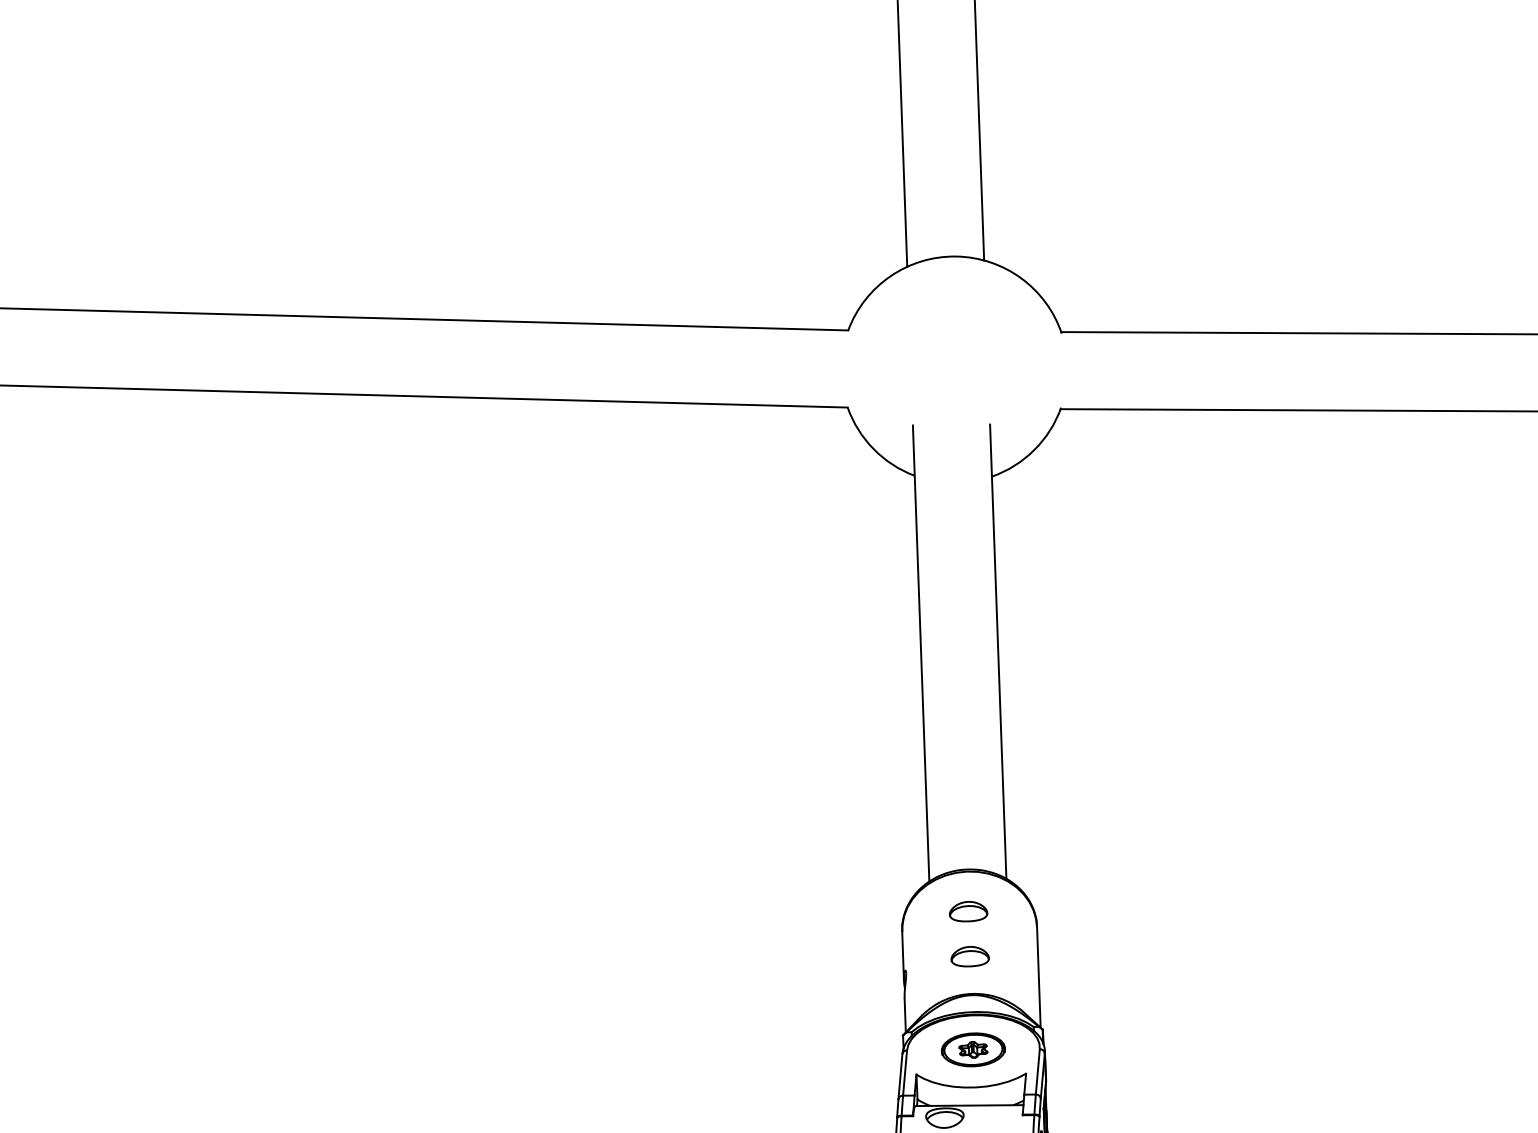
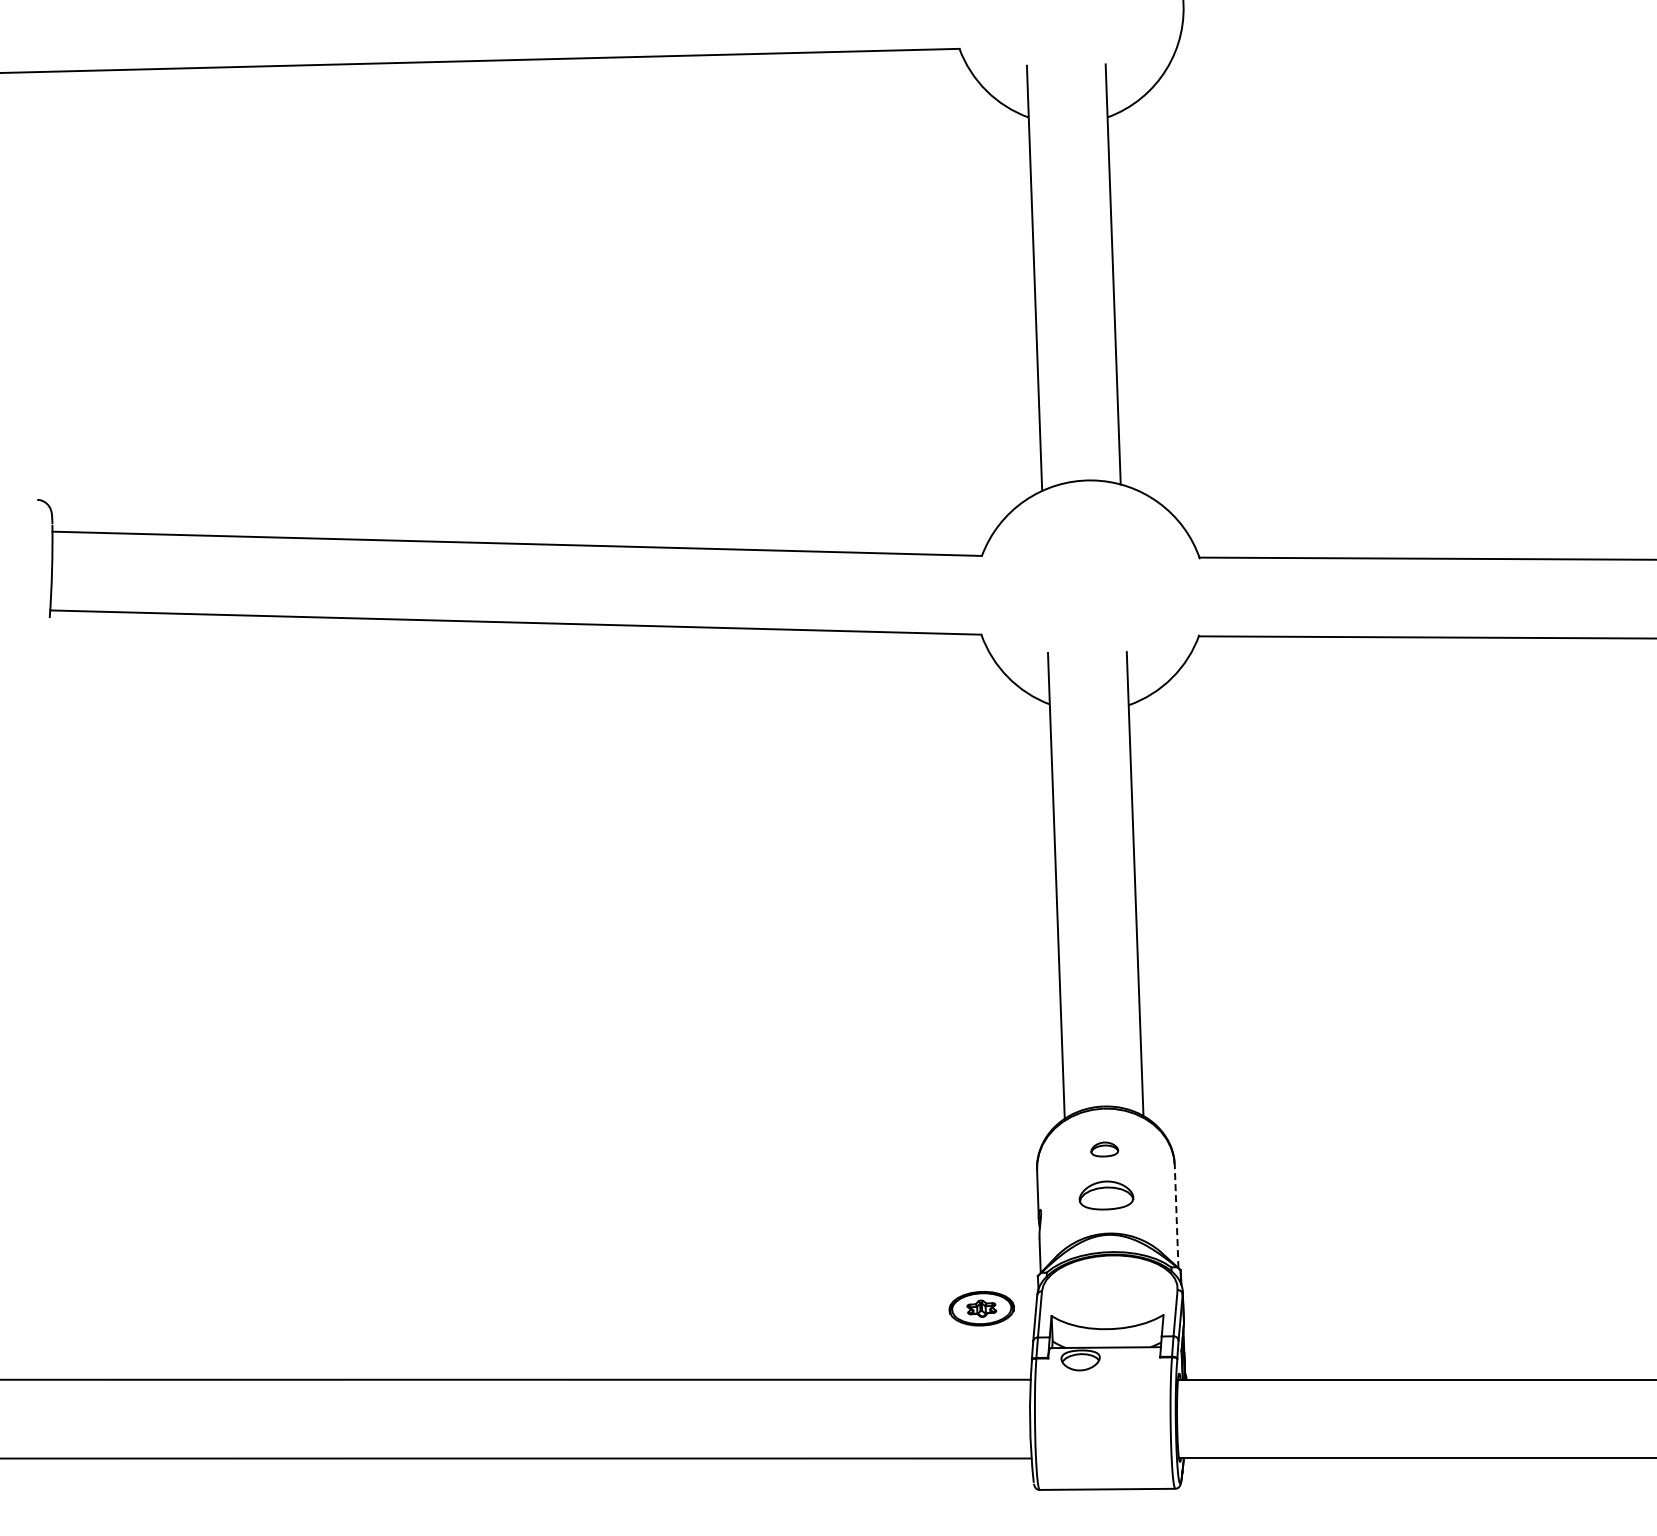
part: (968, 911) -> (1104, 1149), size x0.7
part: (970, 956) -> (1106, 1195), size x1.4
line: (1038, 977) -> (1176, 1216), solid -> dashed
part: (973, 1049) -> (981, 1308), moved

